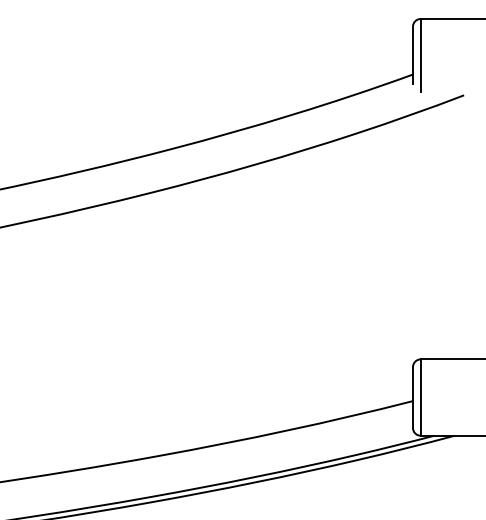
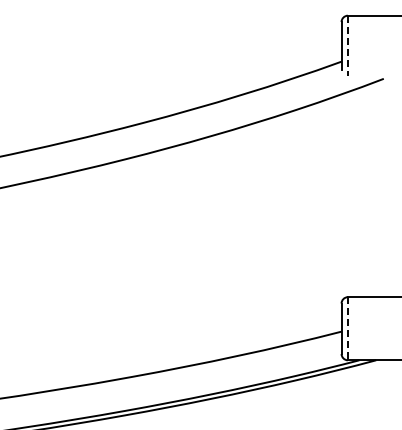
line: (420, 55) -> (347, 45), solid -> dashed
line: (420, 397) -> (347, 328), solid -> dashed

